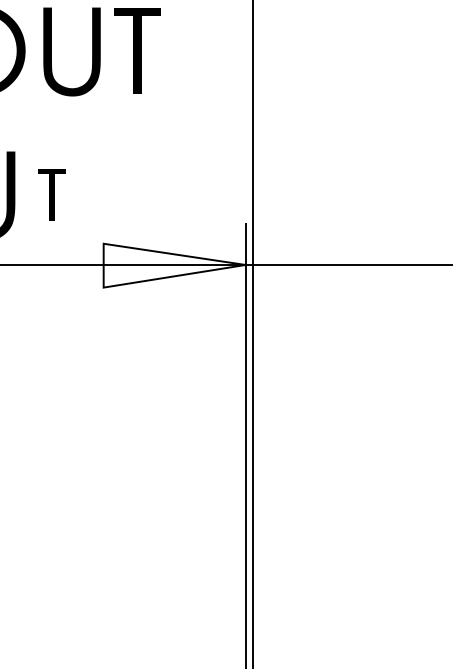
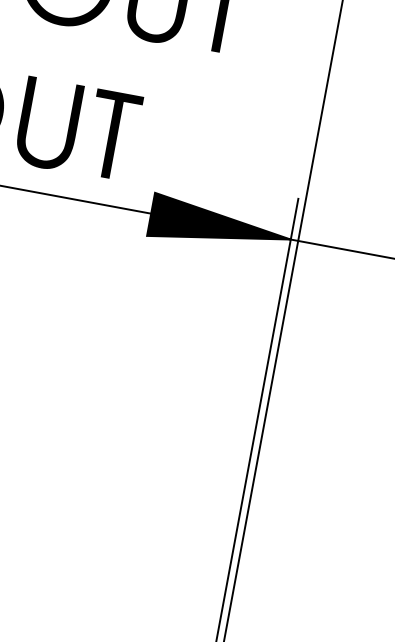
part: (51, 194) -> (112, 134), size x1.67
fill: (174, 265) -> (220, 227), added

